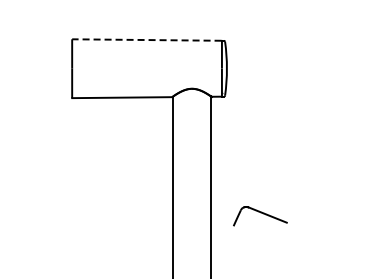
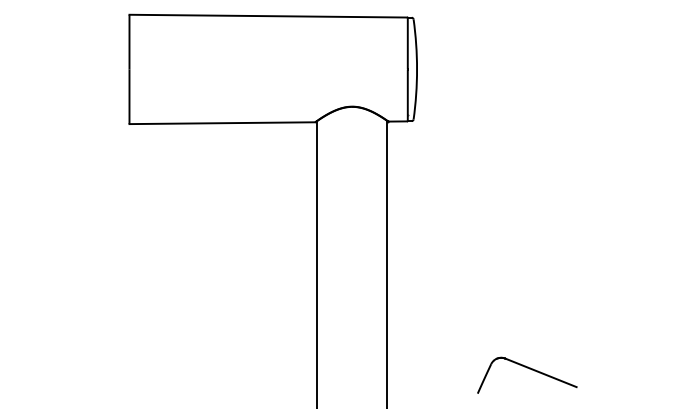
line: (146, 40) -> (267, 17), dashed -> solid
part: (260, 216) -> (527, 375), moved

